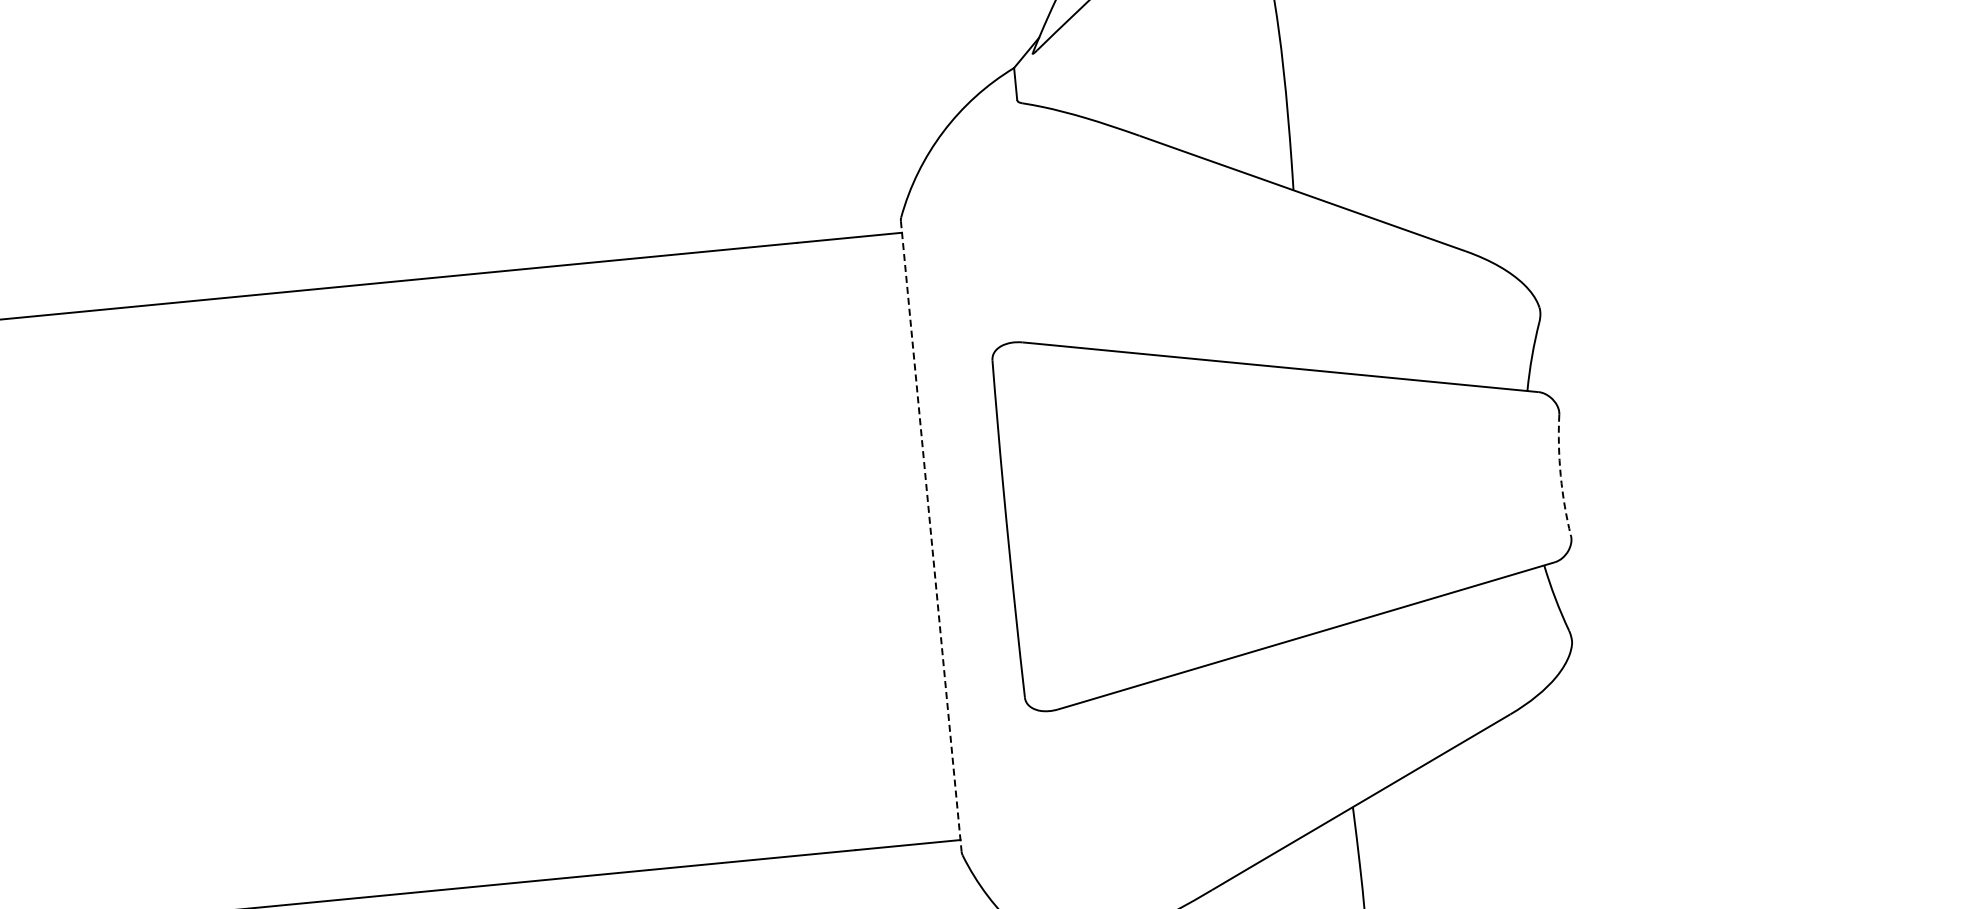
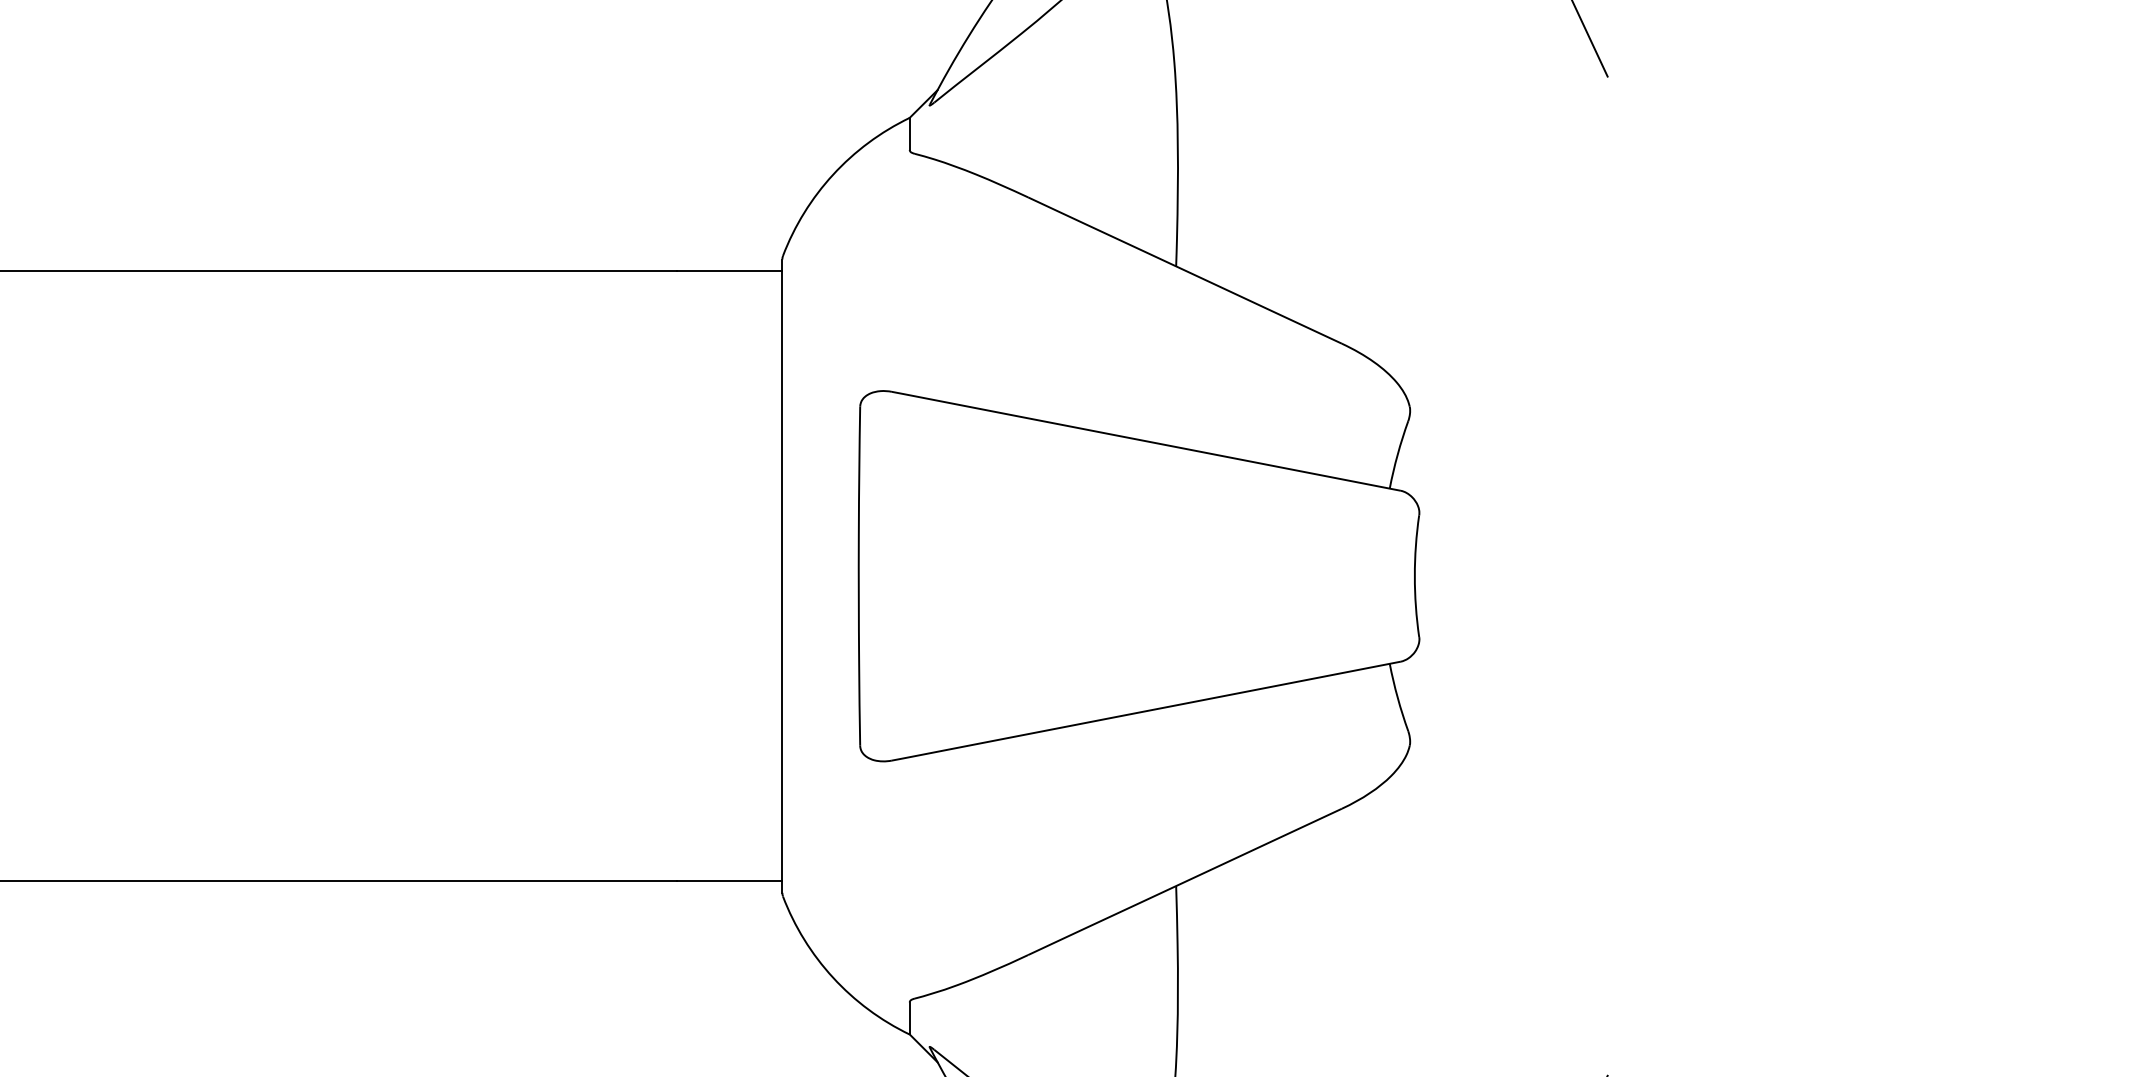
arc: (1560, 476) -> (1414, 576), dashed -> solid
line: (931, 536) -> (782, 576), dashed -> solid

